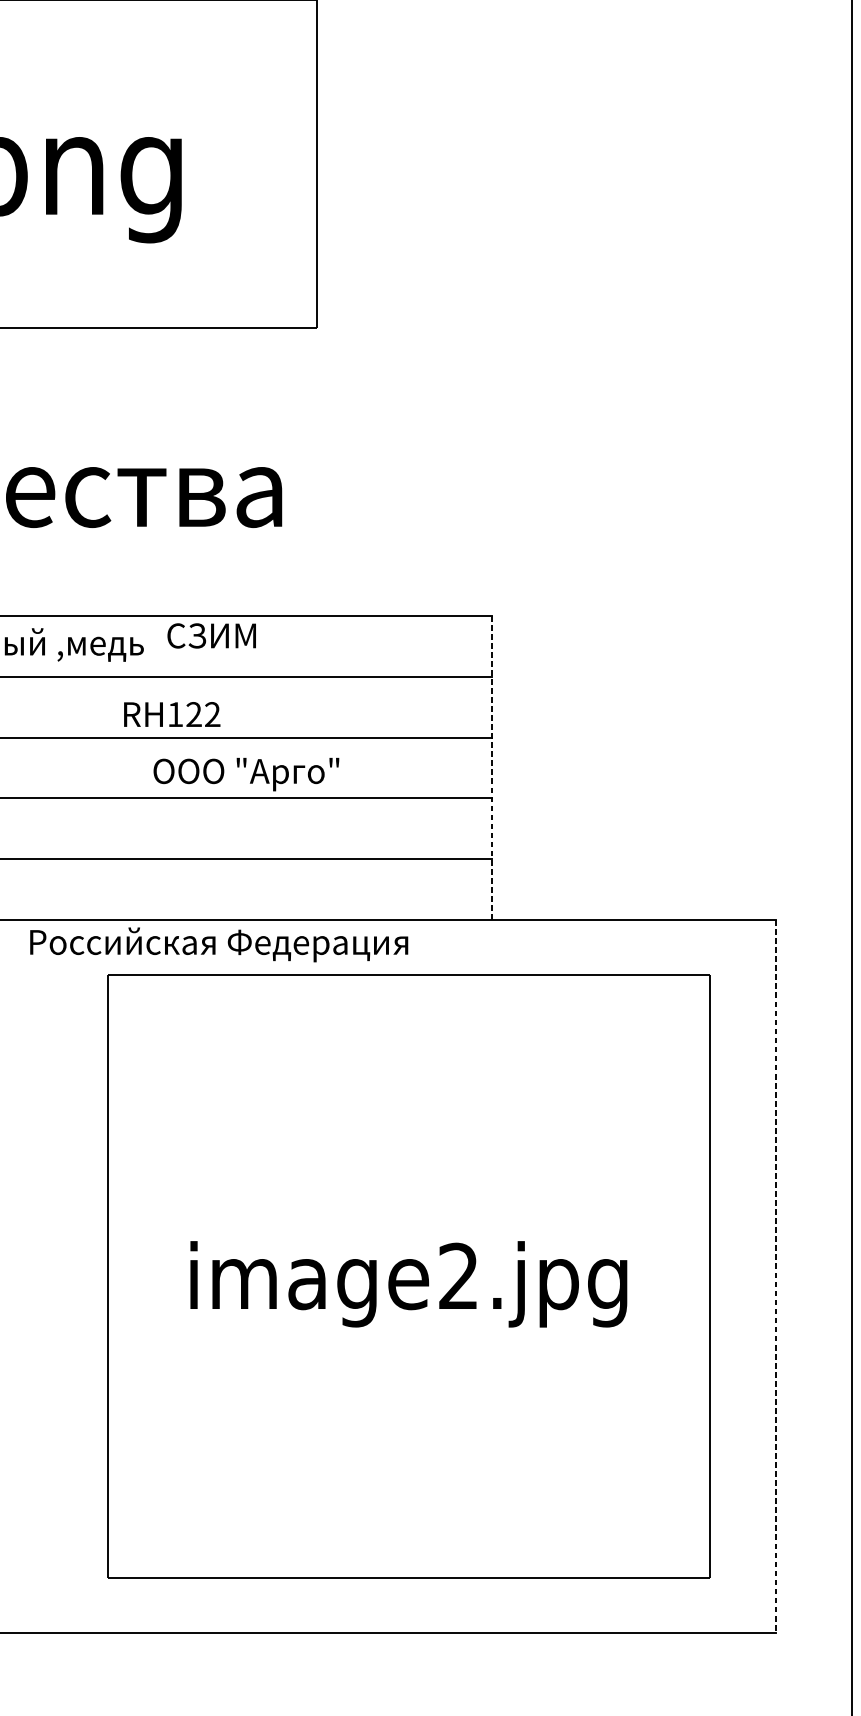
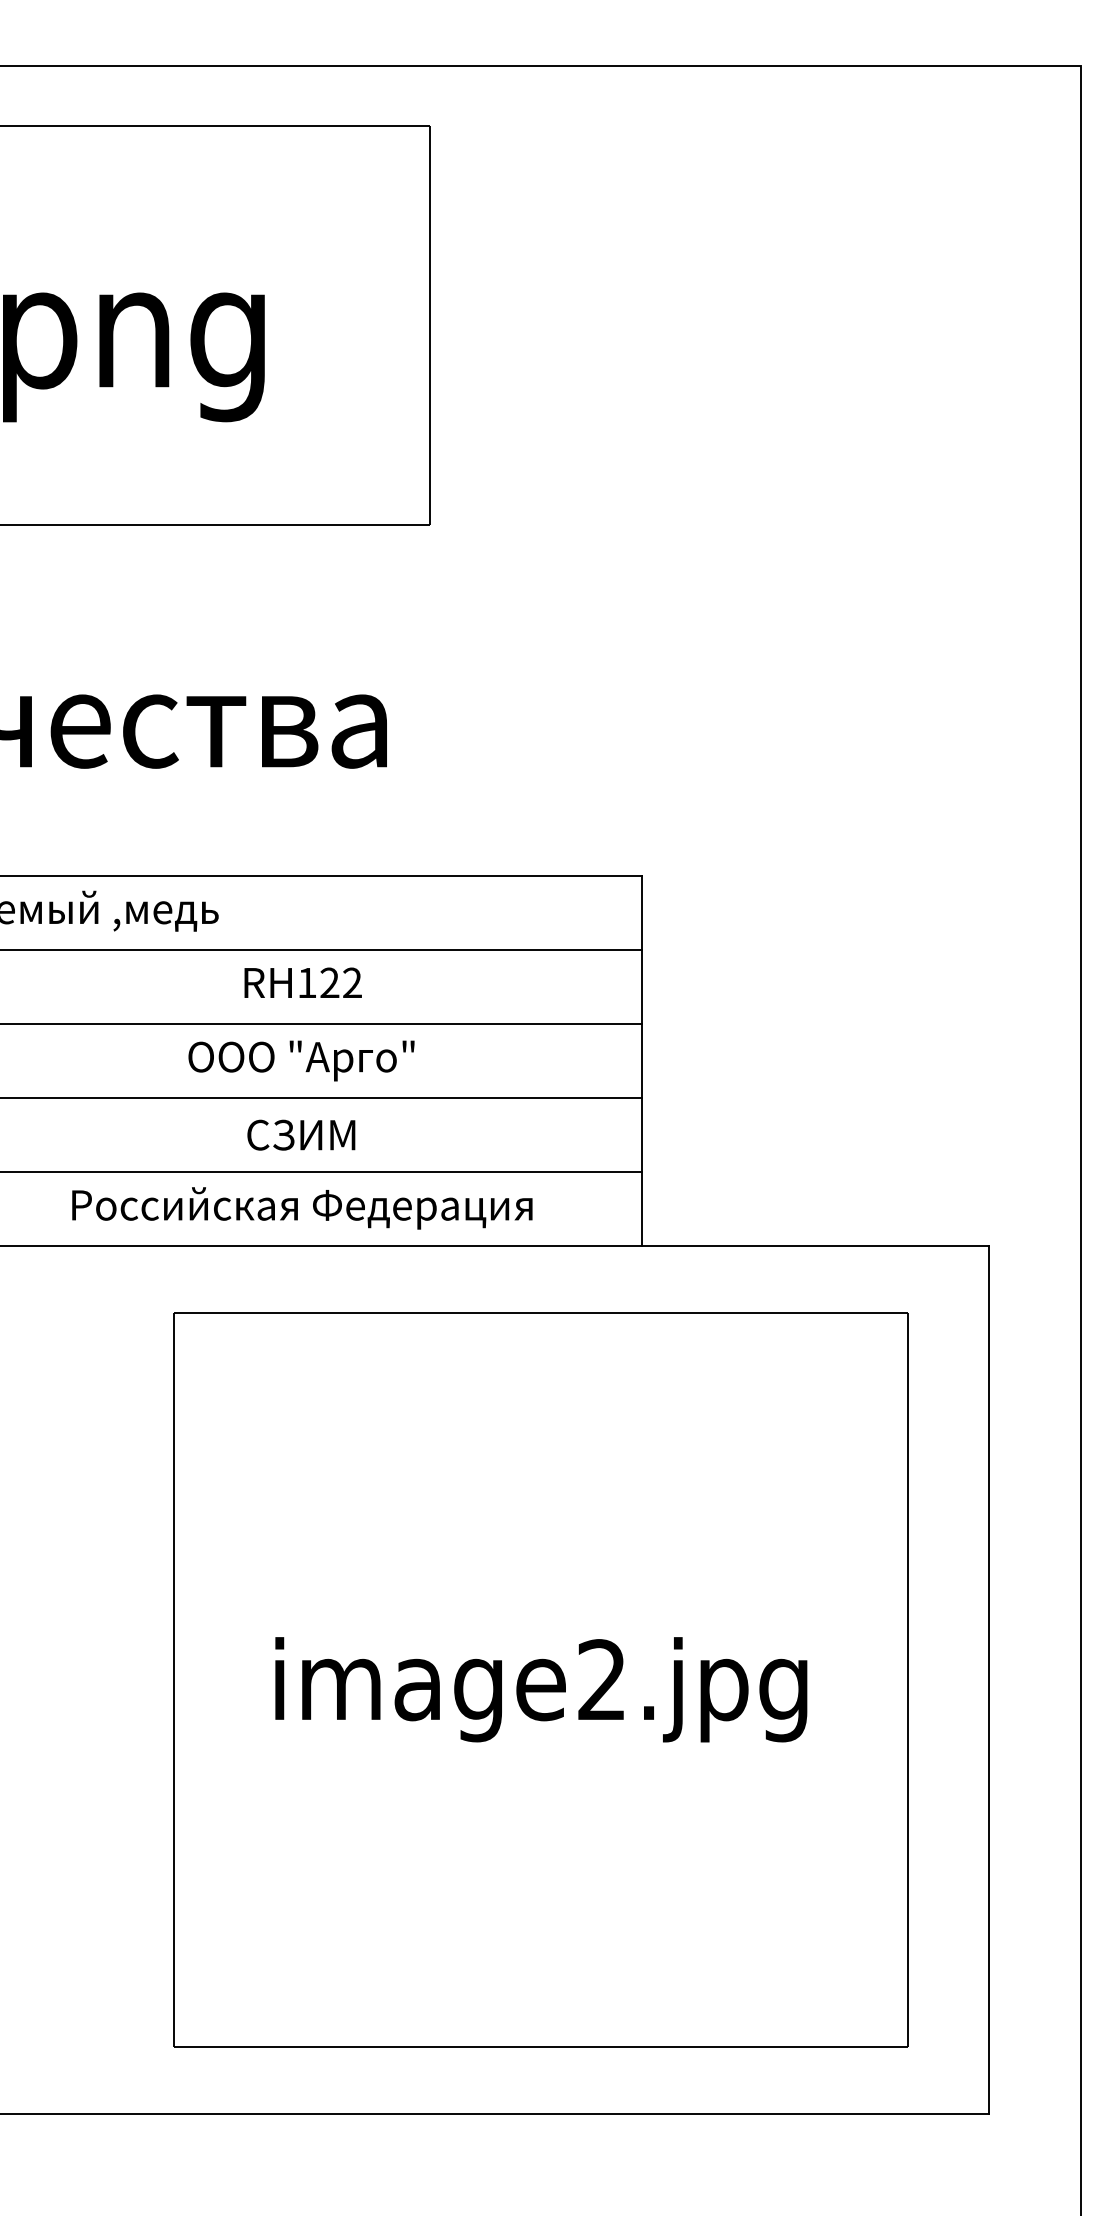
text: (211, 635) -> (301, 1134), moved
text: (171, 714) -> (302, 982), moved
line: (491, 768) -> (642, 1061), dashed -> solid
text: (246, 774) -> (301, 1060), moved
text: (219, 944) -> (302, 1208), moved
line: (776, 1276) -> (988, 1680), dashed -> solid

